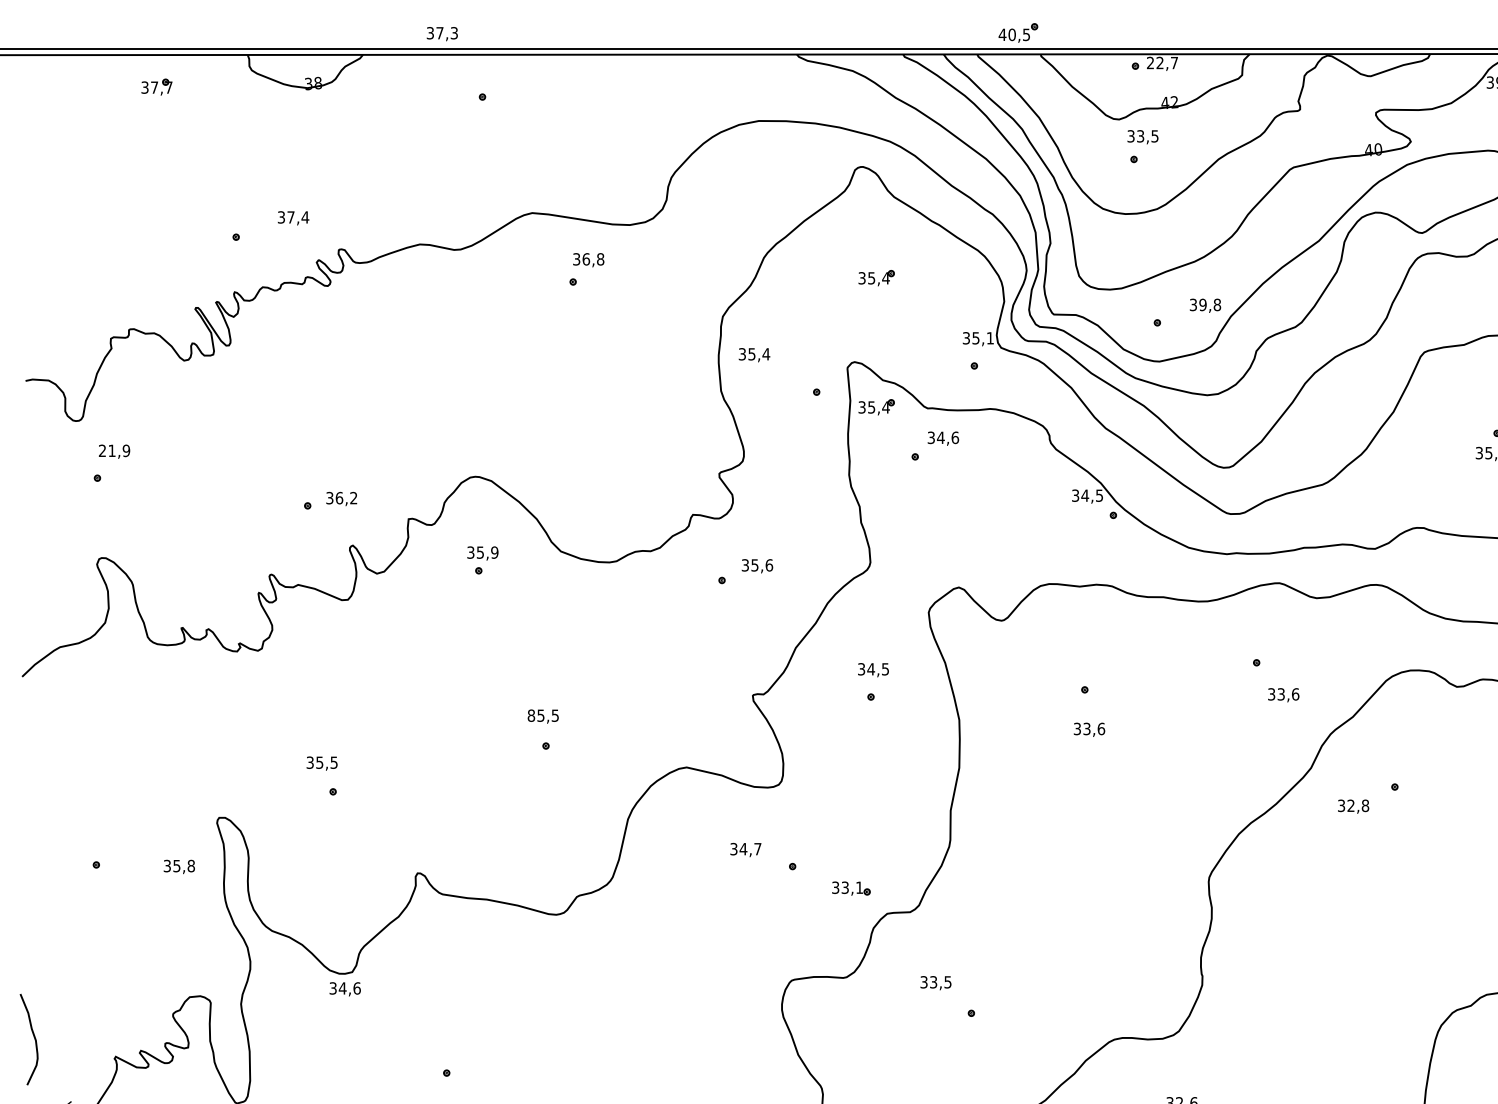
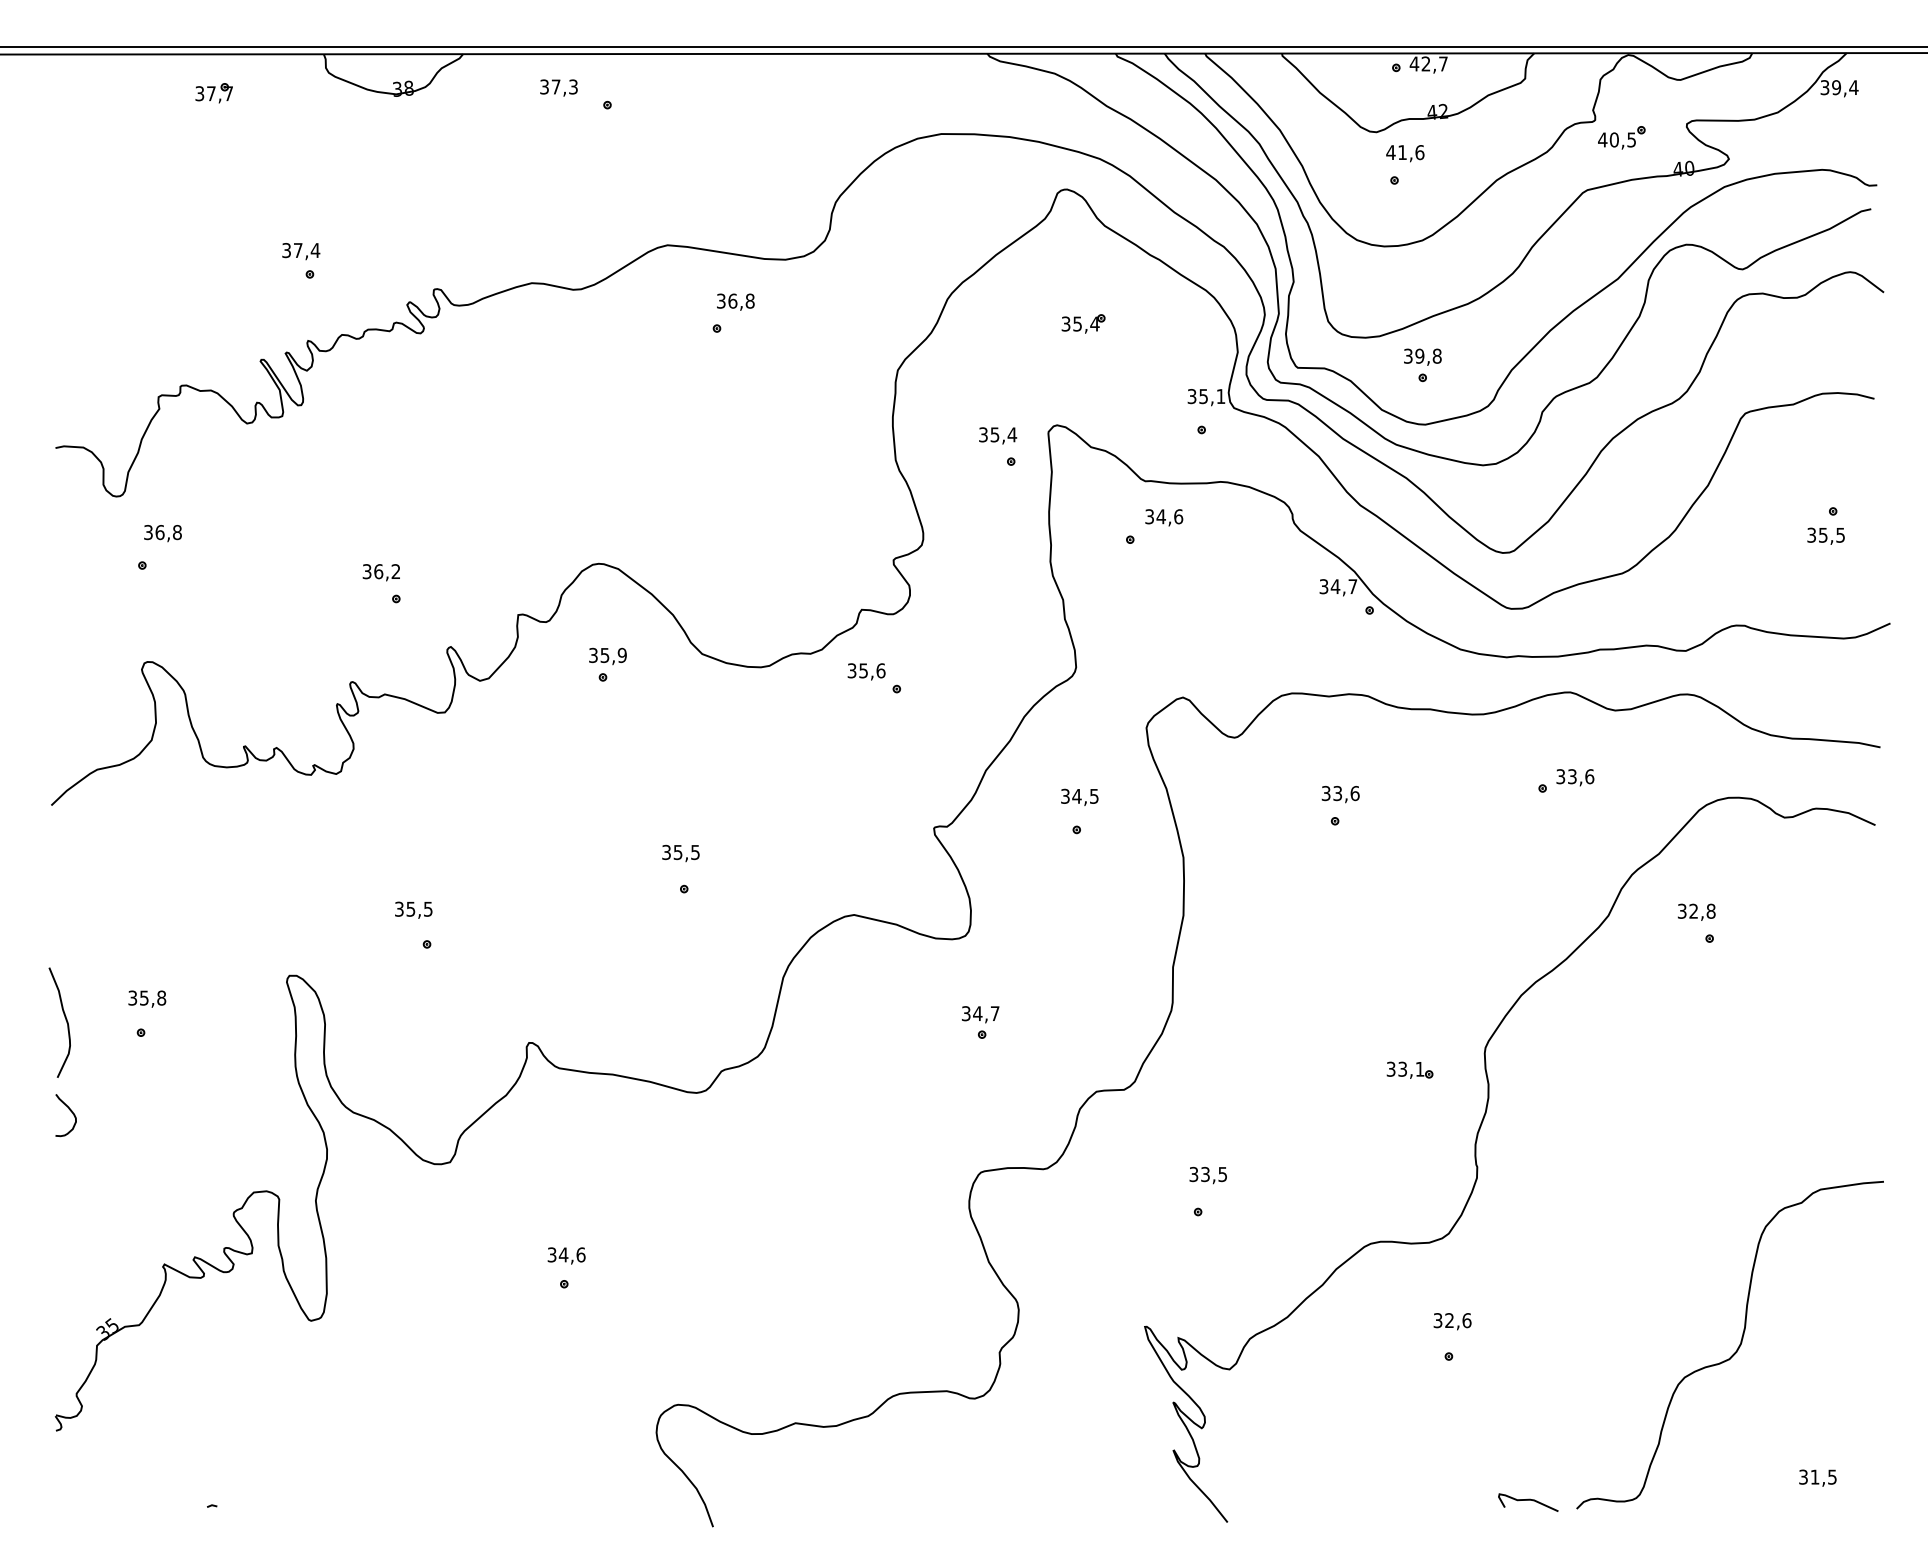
part: (1018, 32) -> (1621, 137), moved
text: (441, 33) -> (558, 87), moved
text: (1150, 62) -> (1414, 63), 22,7 -> 42,7
text: (1143, 136) -> (1405, 152), 33,5 -> 41,6
text: (293, 218) -> (301, 251), moved
text: (1205, 305) -> (1422, 356), moved
text: (754, 354) -> (998, 435), moved
part: (876, 406) -> (1083, 479), removed
text: (114, 450) -> (162, 532), 21,9 -> 36,8
text: (1099, 495) -> (1352, 586), 34,5 -> 34,7
text: (340, 498) -> (380, 572), moved
text: (757, 565) -> (866, 671), moved
text: (1283, 695) -> (1575, 777), moved
text: (531, 715) -> (666, 852), 85,5 -> 35,5
text: (1089, 729) -> (1340, 794), moved
text: (1353, 805) -> (1696, 911), moved
text: (745, 849) -> (980, 1014), moved
text: (179, 866) -> (147, 998), moved
part: (850, 887) -> (1409, 1069), moved
curve: (37, 929) -> (69, 1110), added
text: (935, 983) -> (1207, 1175), moved
text: (345, 988) -> (566, 1255), moved
curve: (33, 1037) -> (65, 1020), moved

